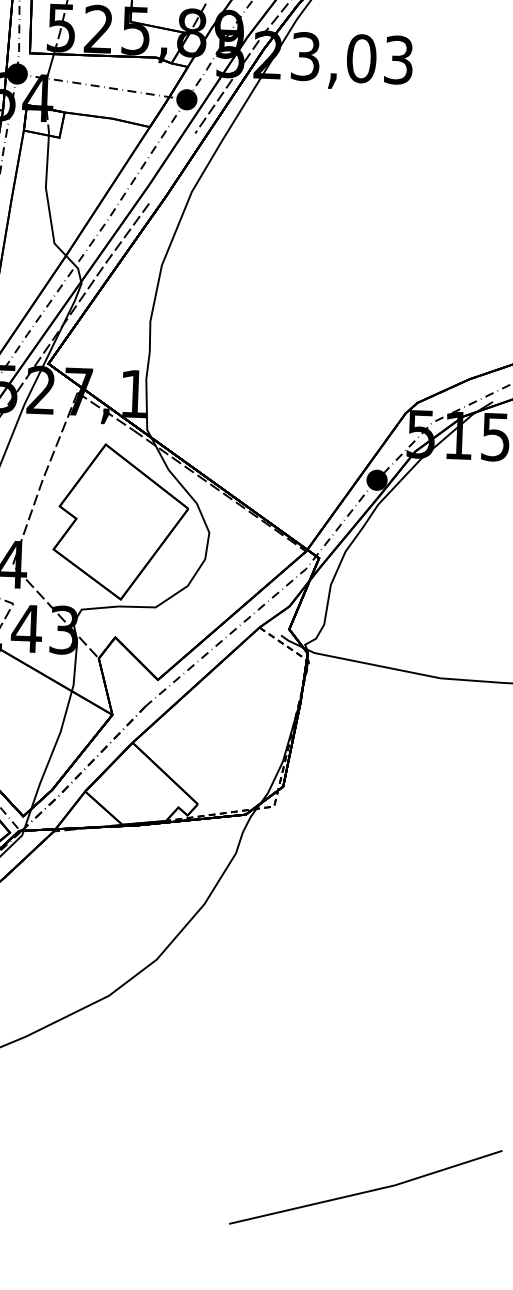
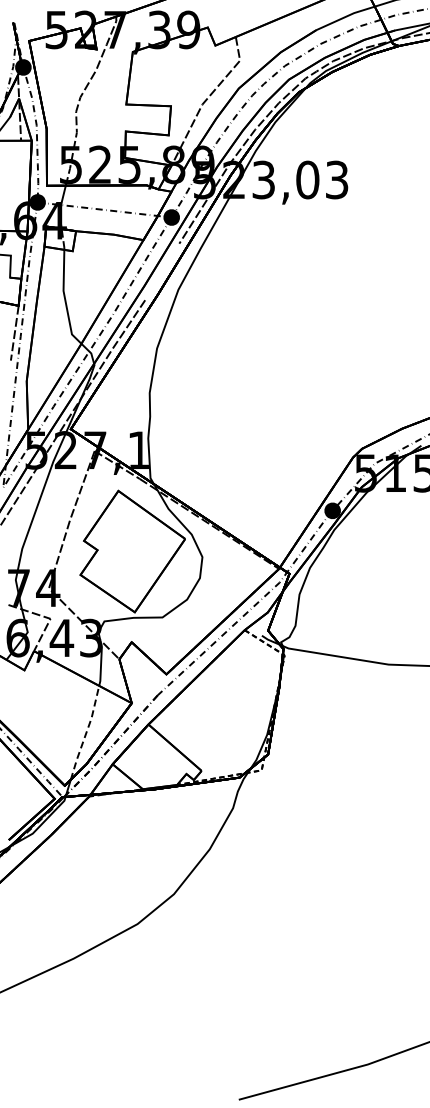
line: (53, 751) -> (86, 733), solid -> dashed

